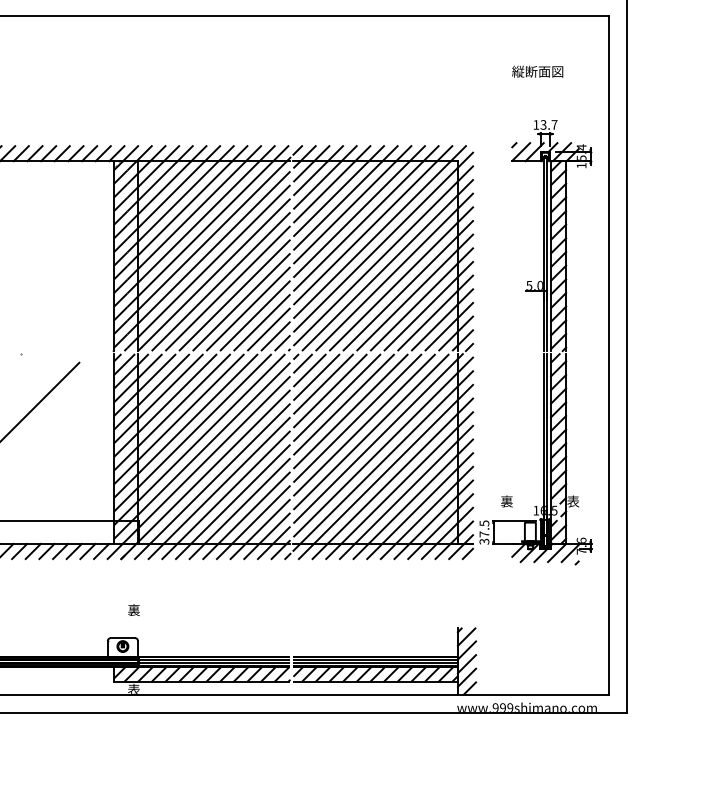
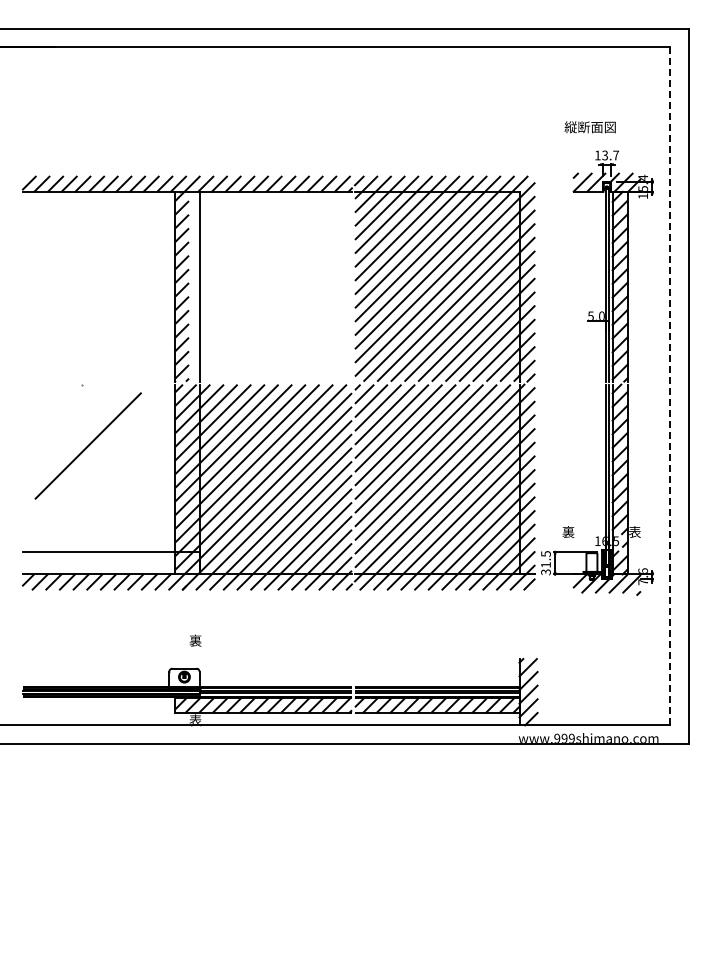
text: (536, 71) -> (589, 127), moved
hatch: (207, 255) -> (269, 286), removed
line: (608, 354) -> (670, 385), solid -> dashed
text: (483, 533) -> (545, 564), 37.5 -> 31.5

